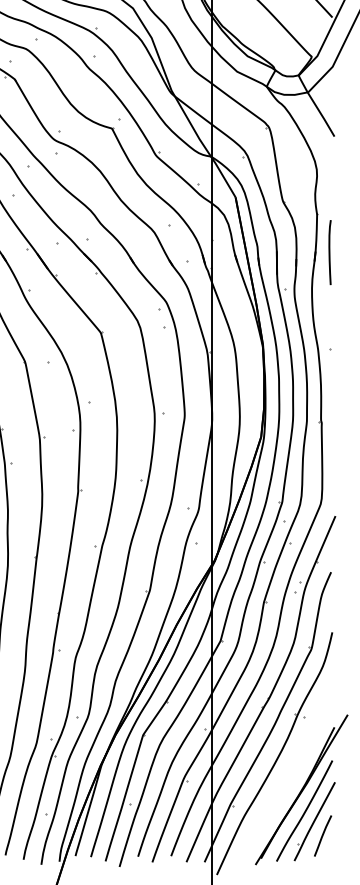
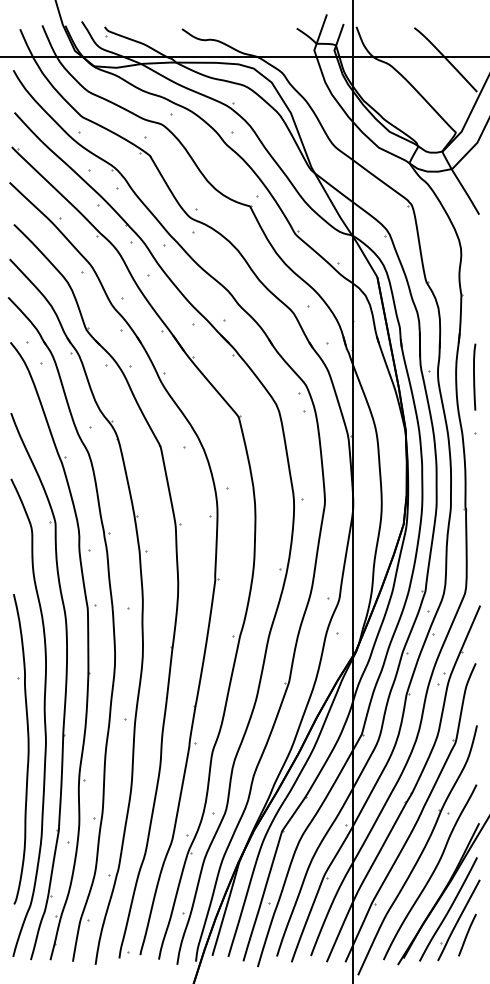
curve: (329, 251) -> (474, 376), moved
curve: (288, 776) -> (431, 873), added

